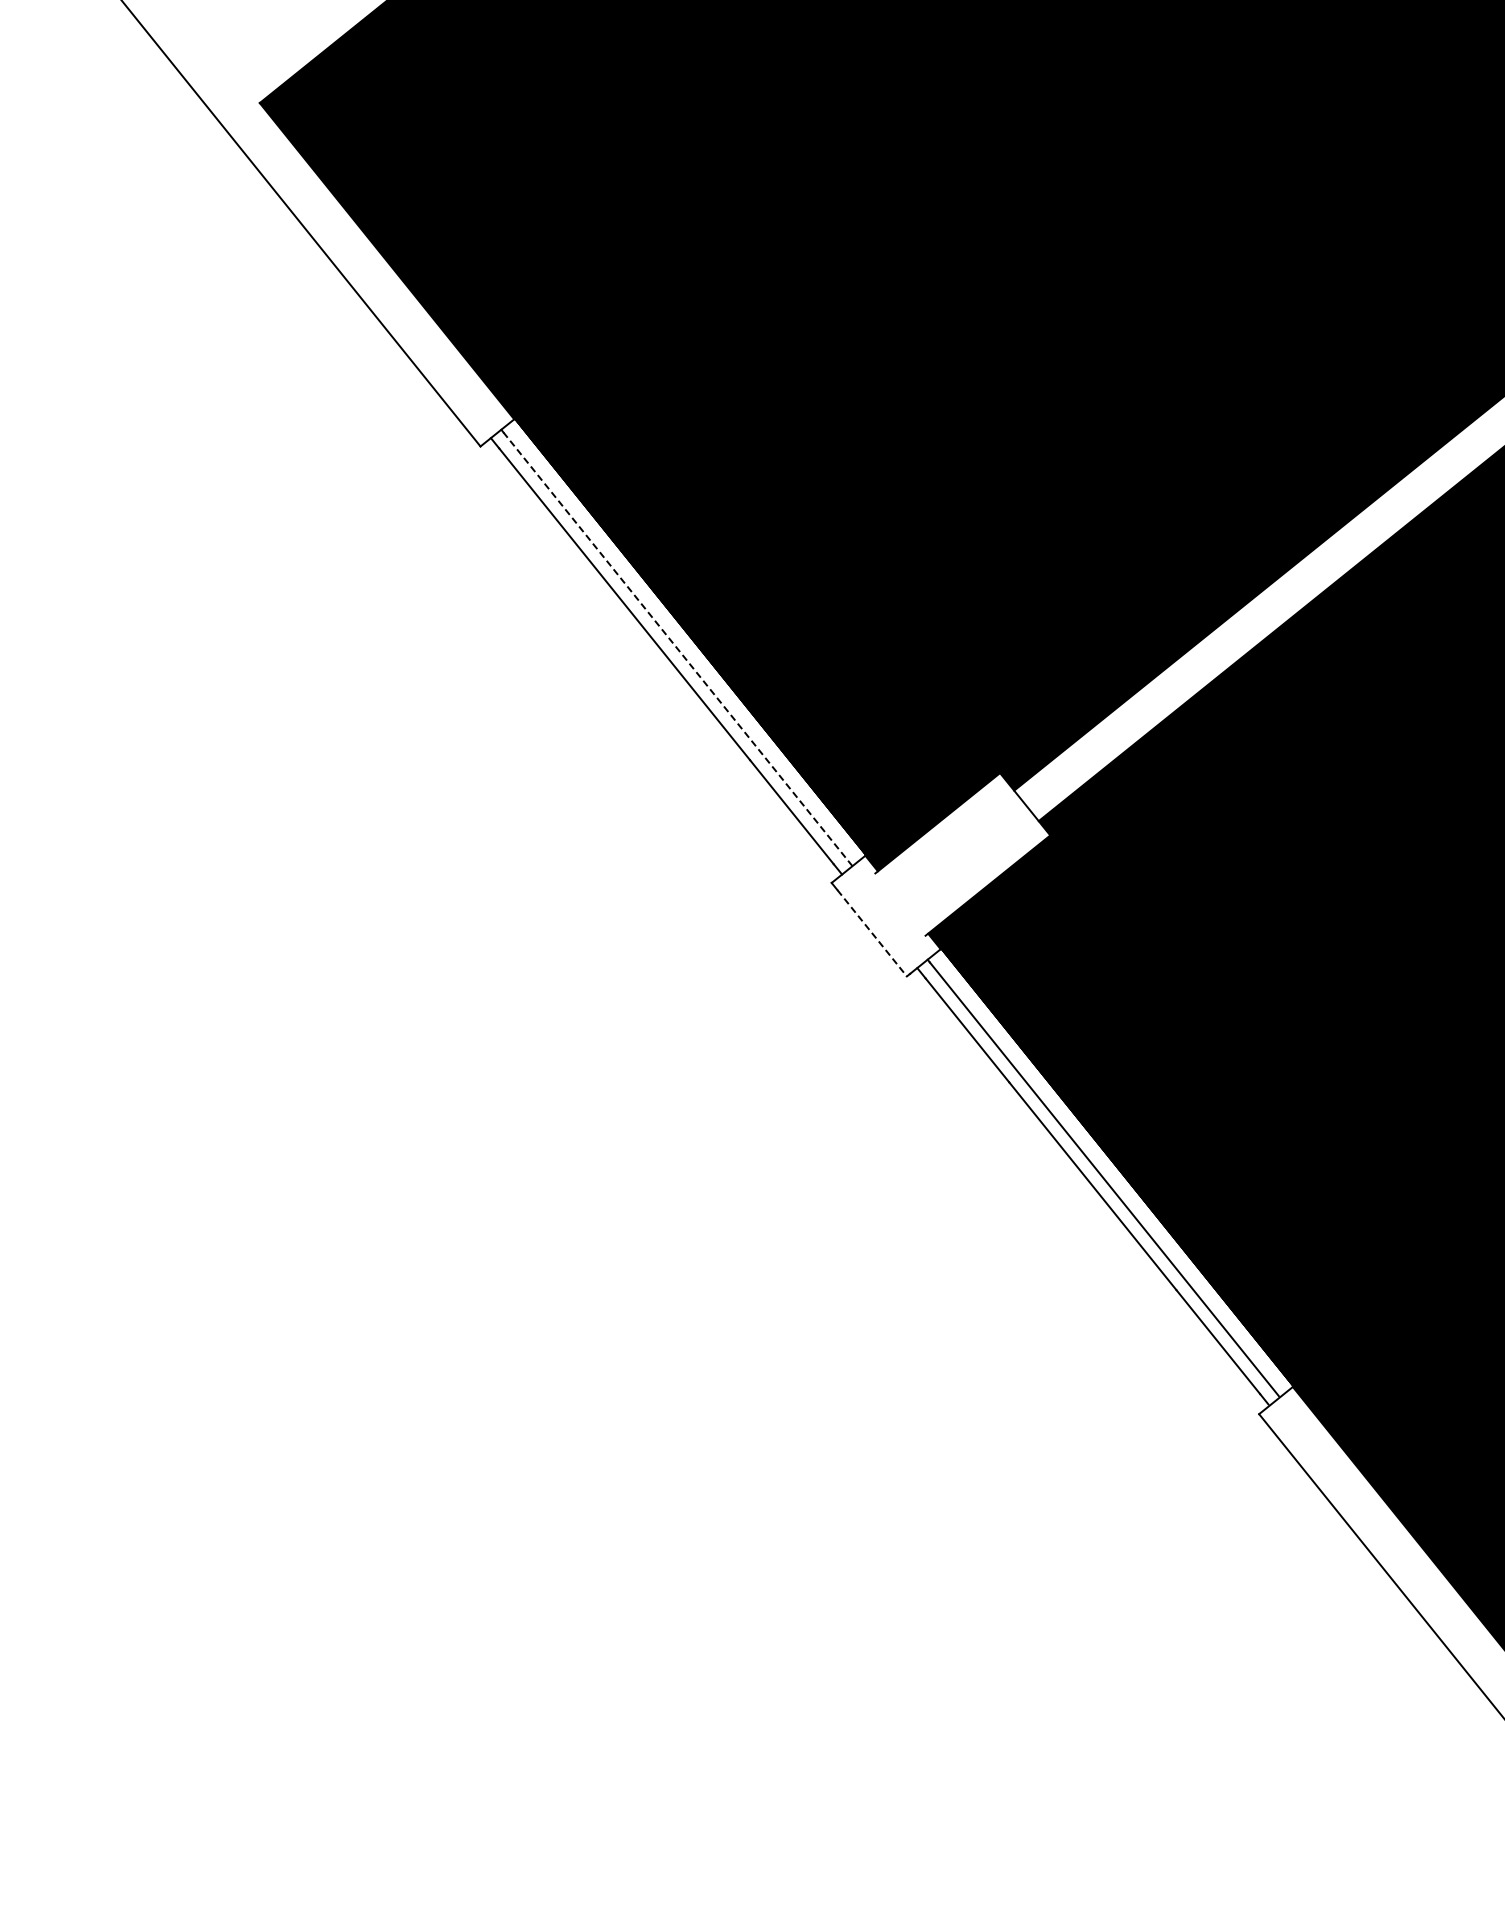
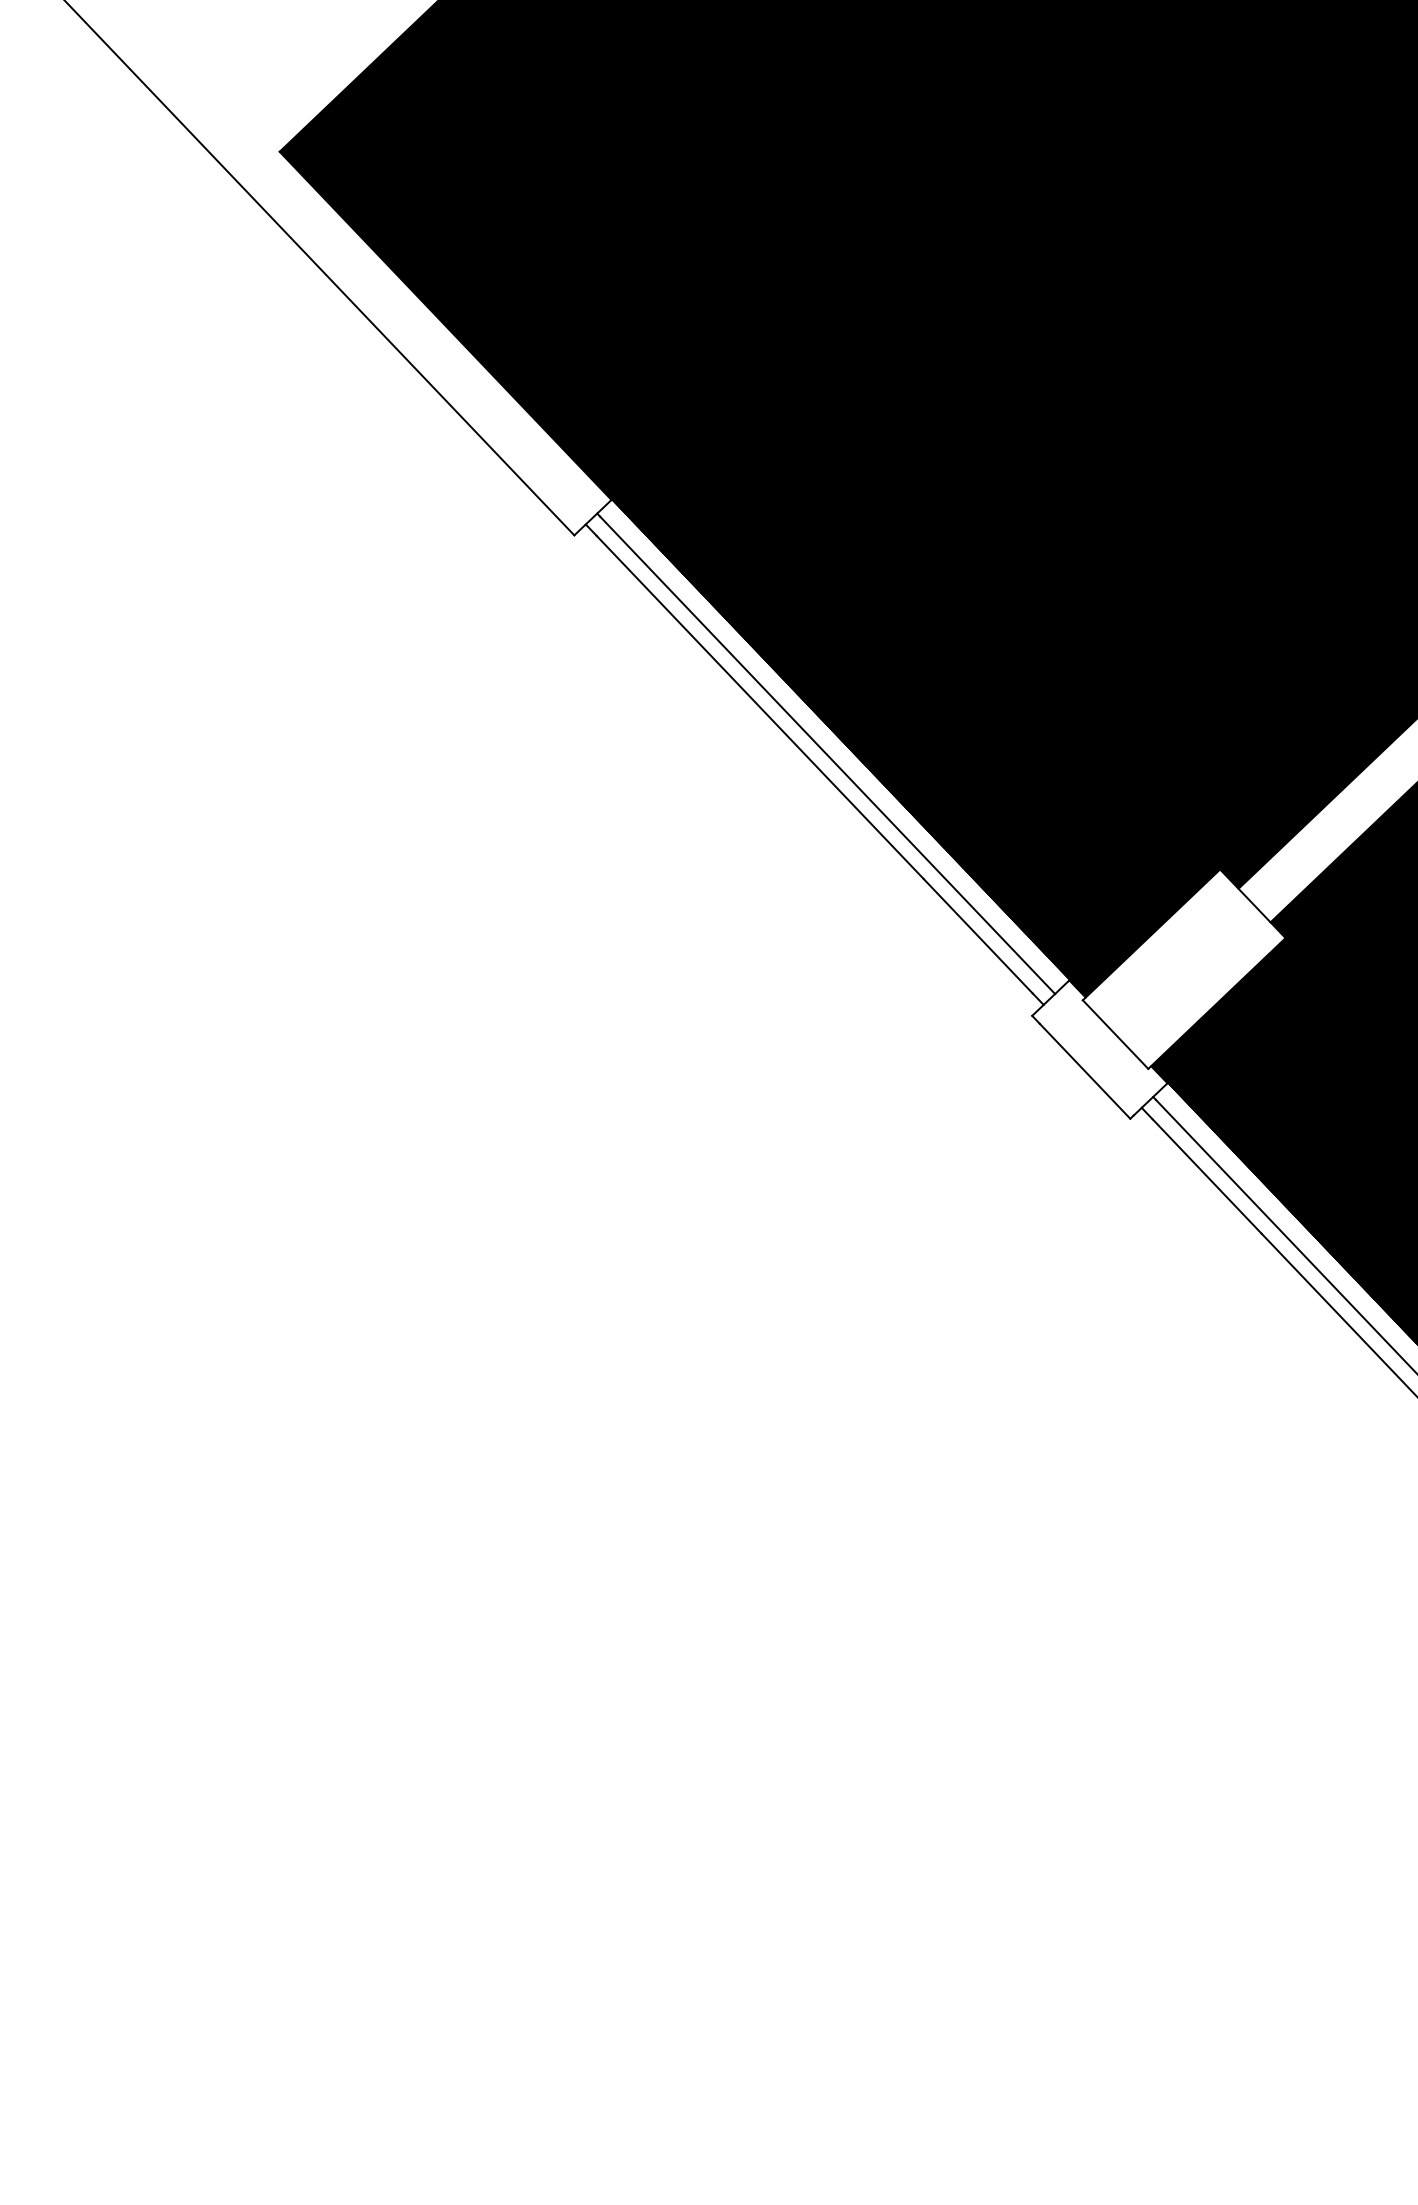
line: (677, 648) -> (826, 754), dashed -> solid
line: (900, 904) -> (1115, 1034), added
line: (872, 933) -> (1085, 1071), dashed -> solid

